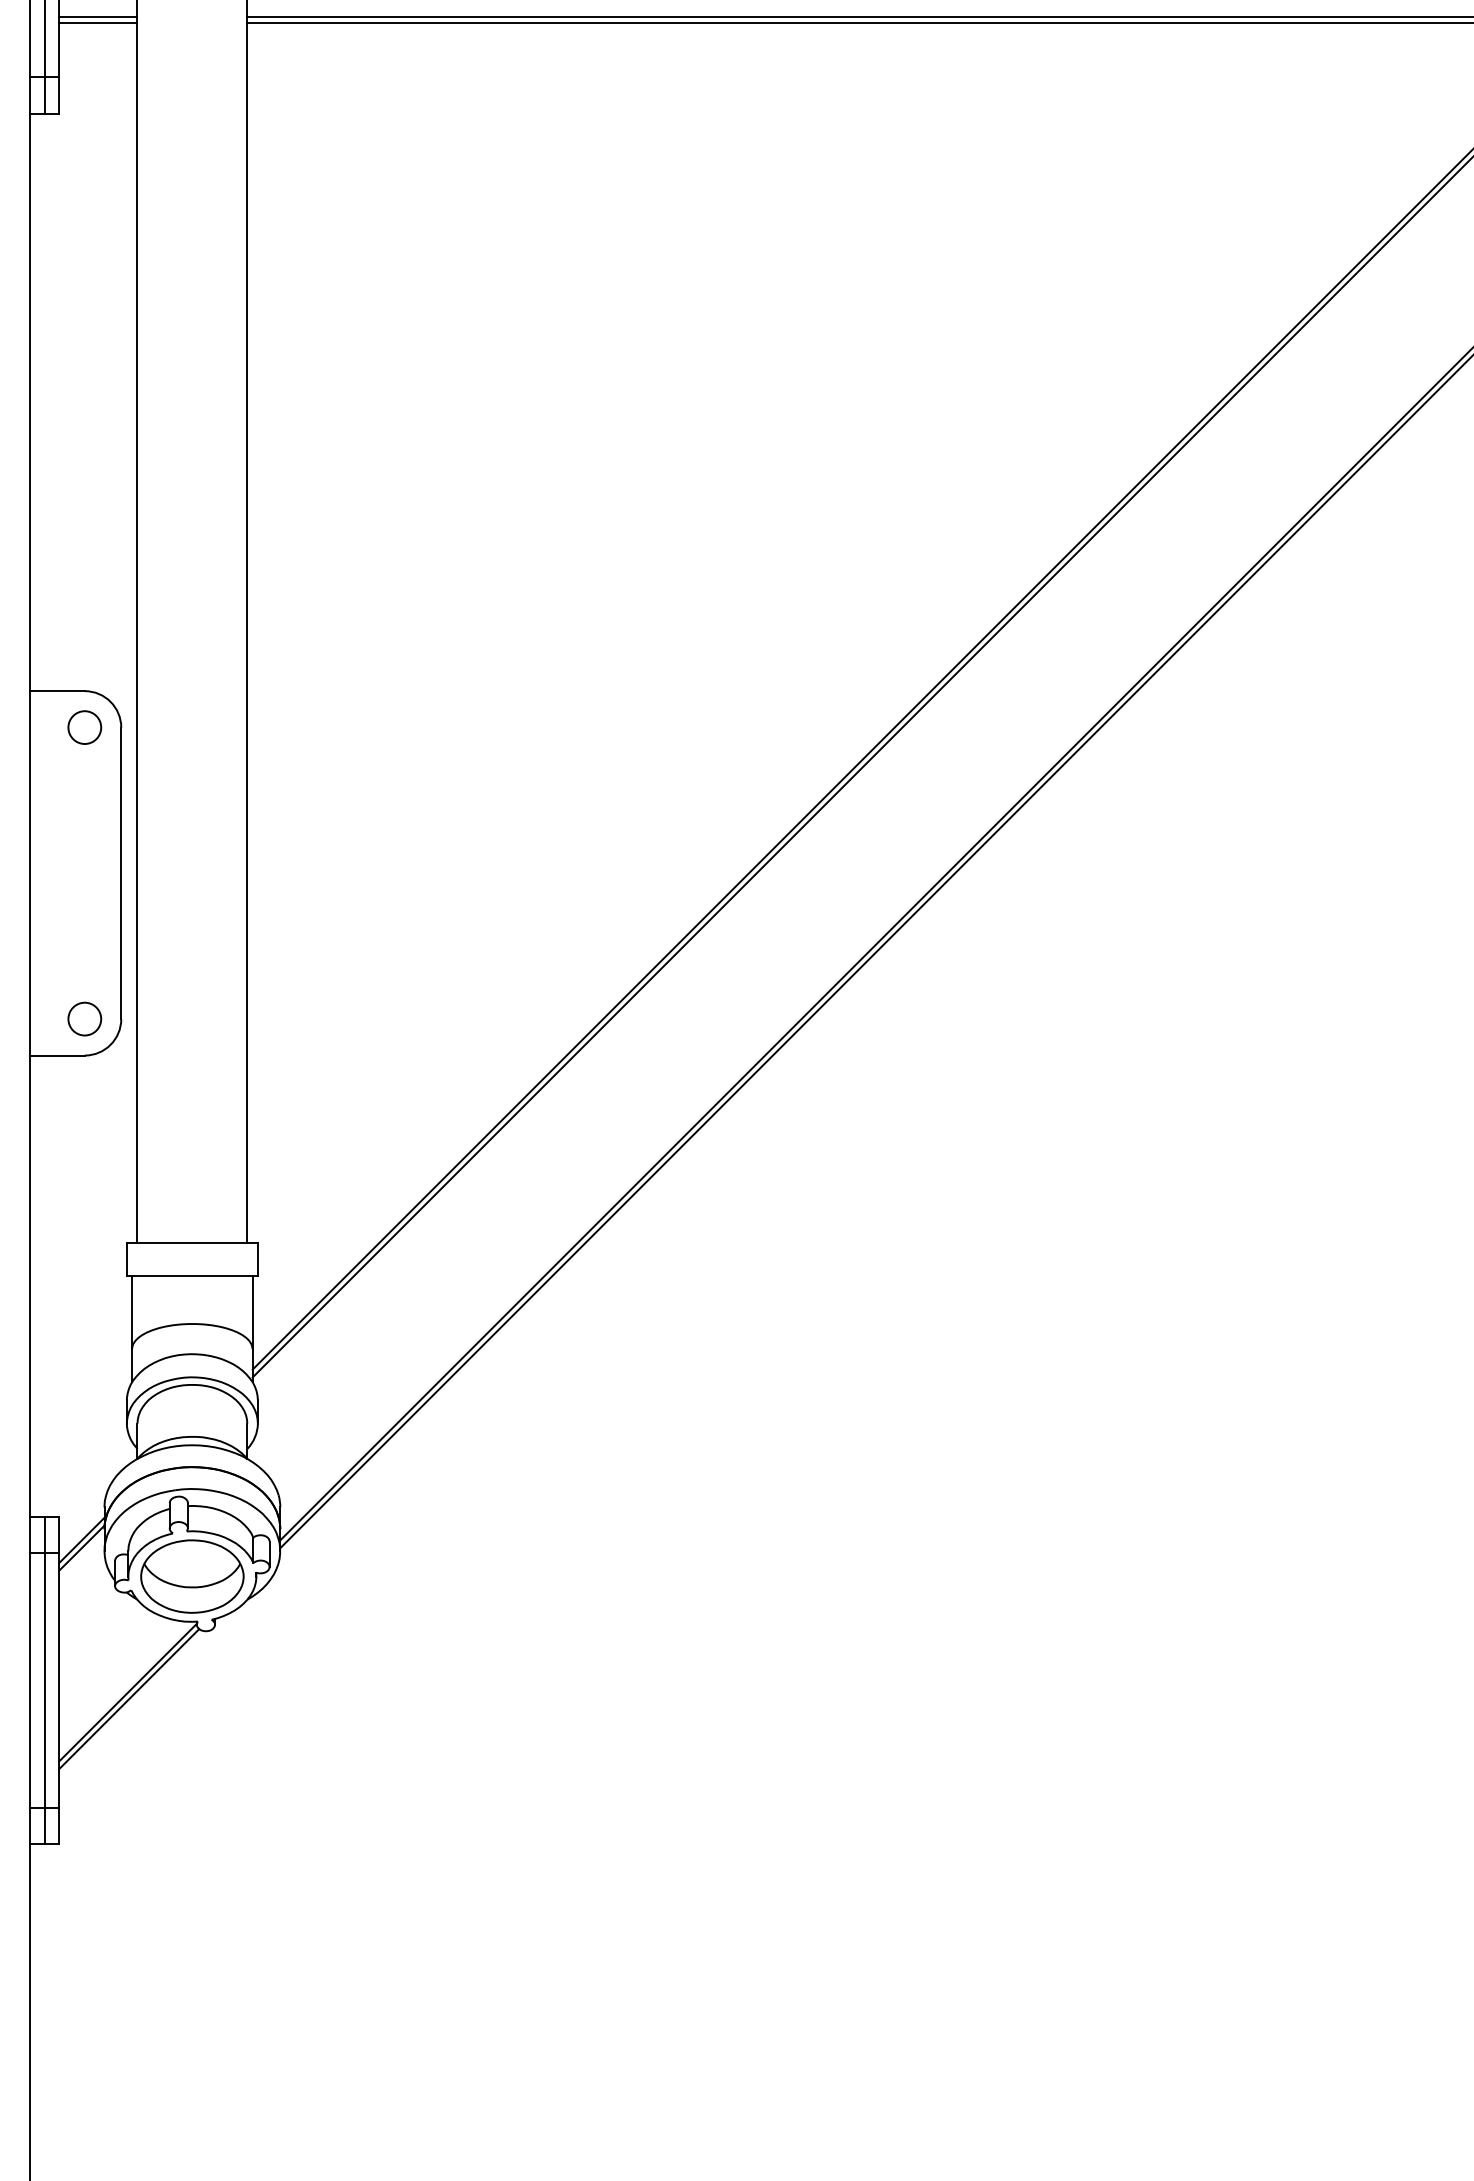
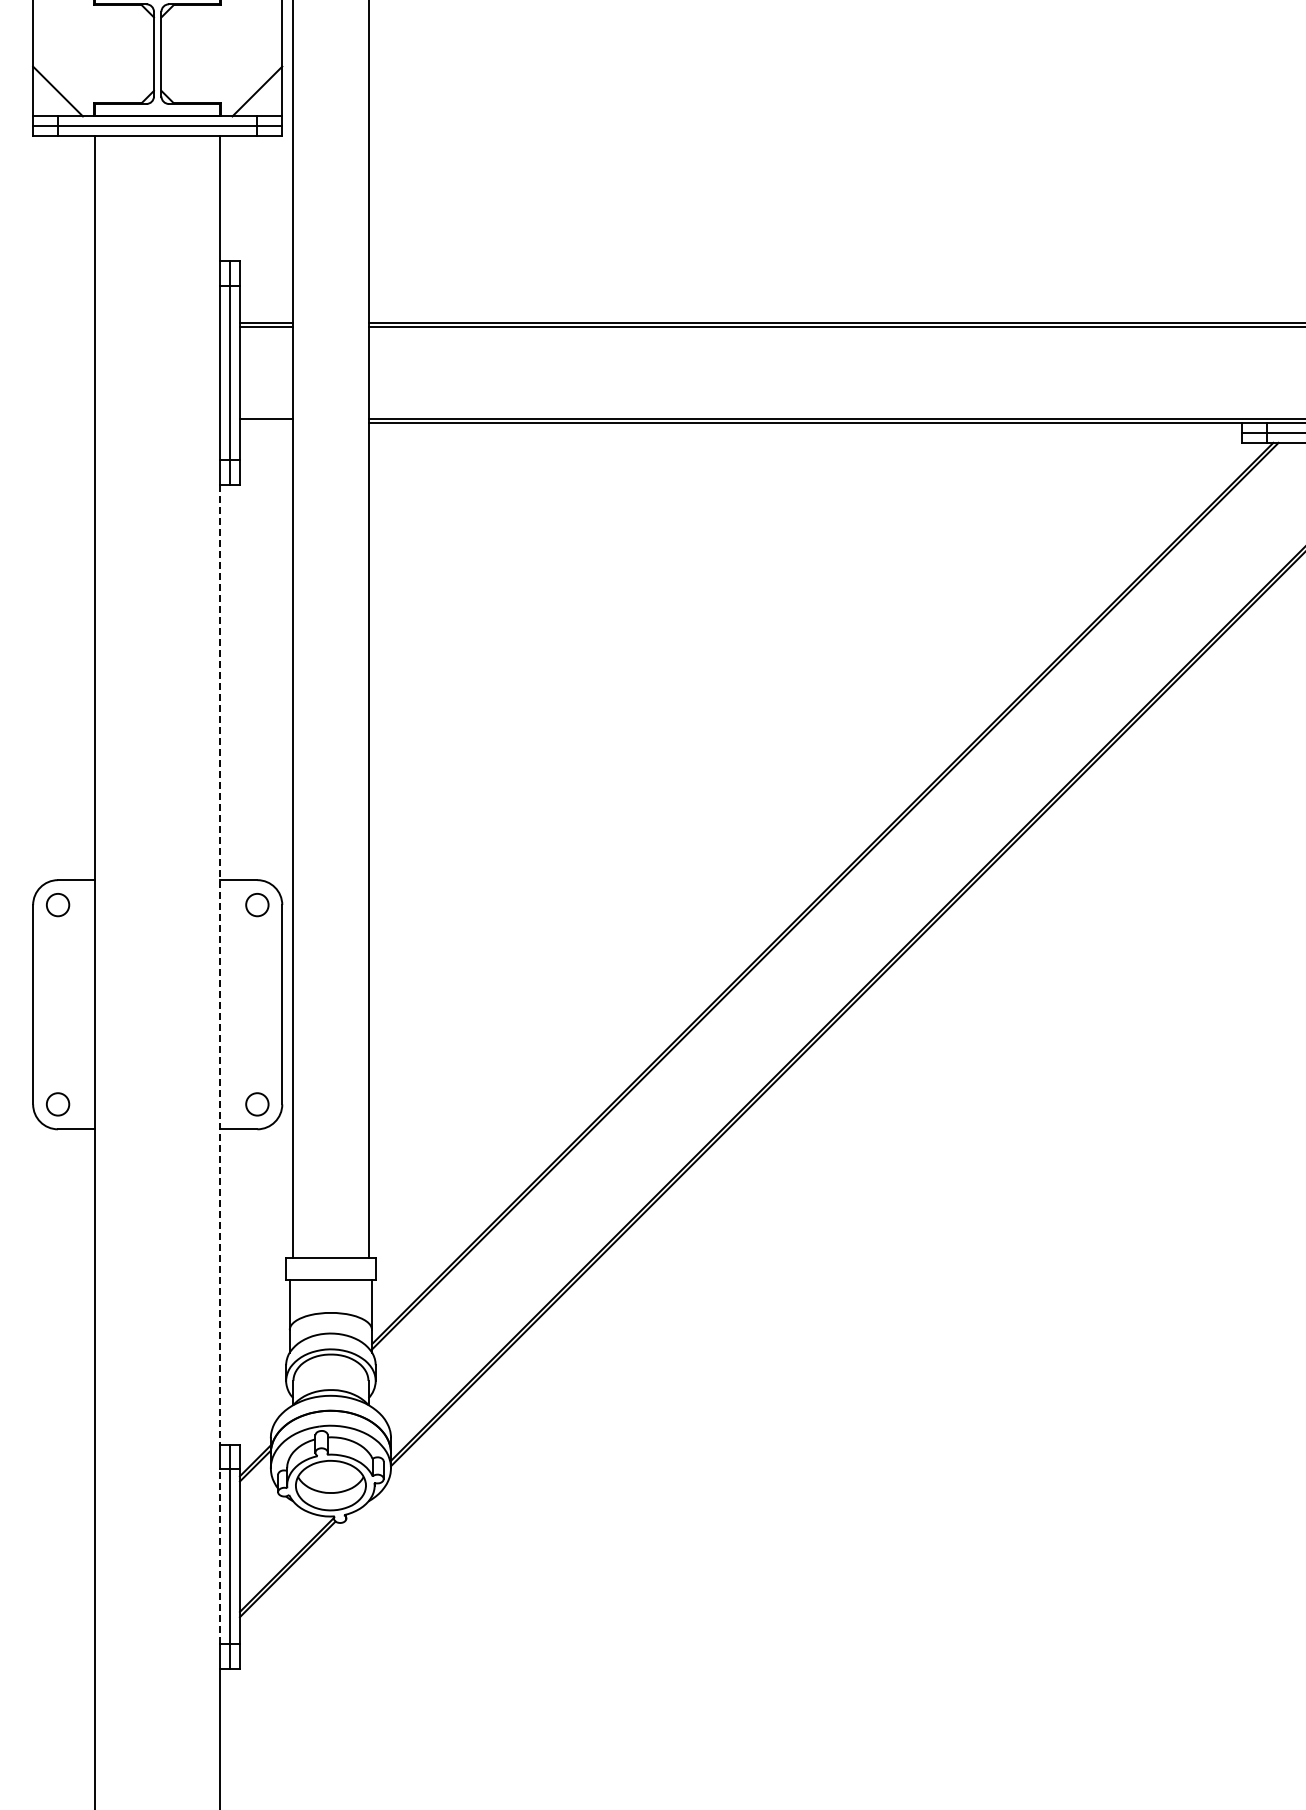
line: (98, 21) -> (266, 422), removed
line: (30, 814) -> (220, 964), solid -> dashed
line: (30, 1680) -> (220, 1556), solid -> dashed

